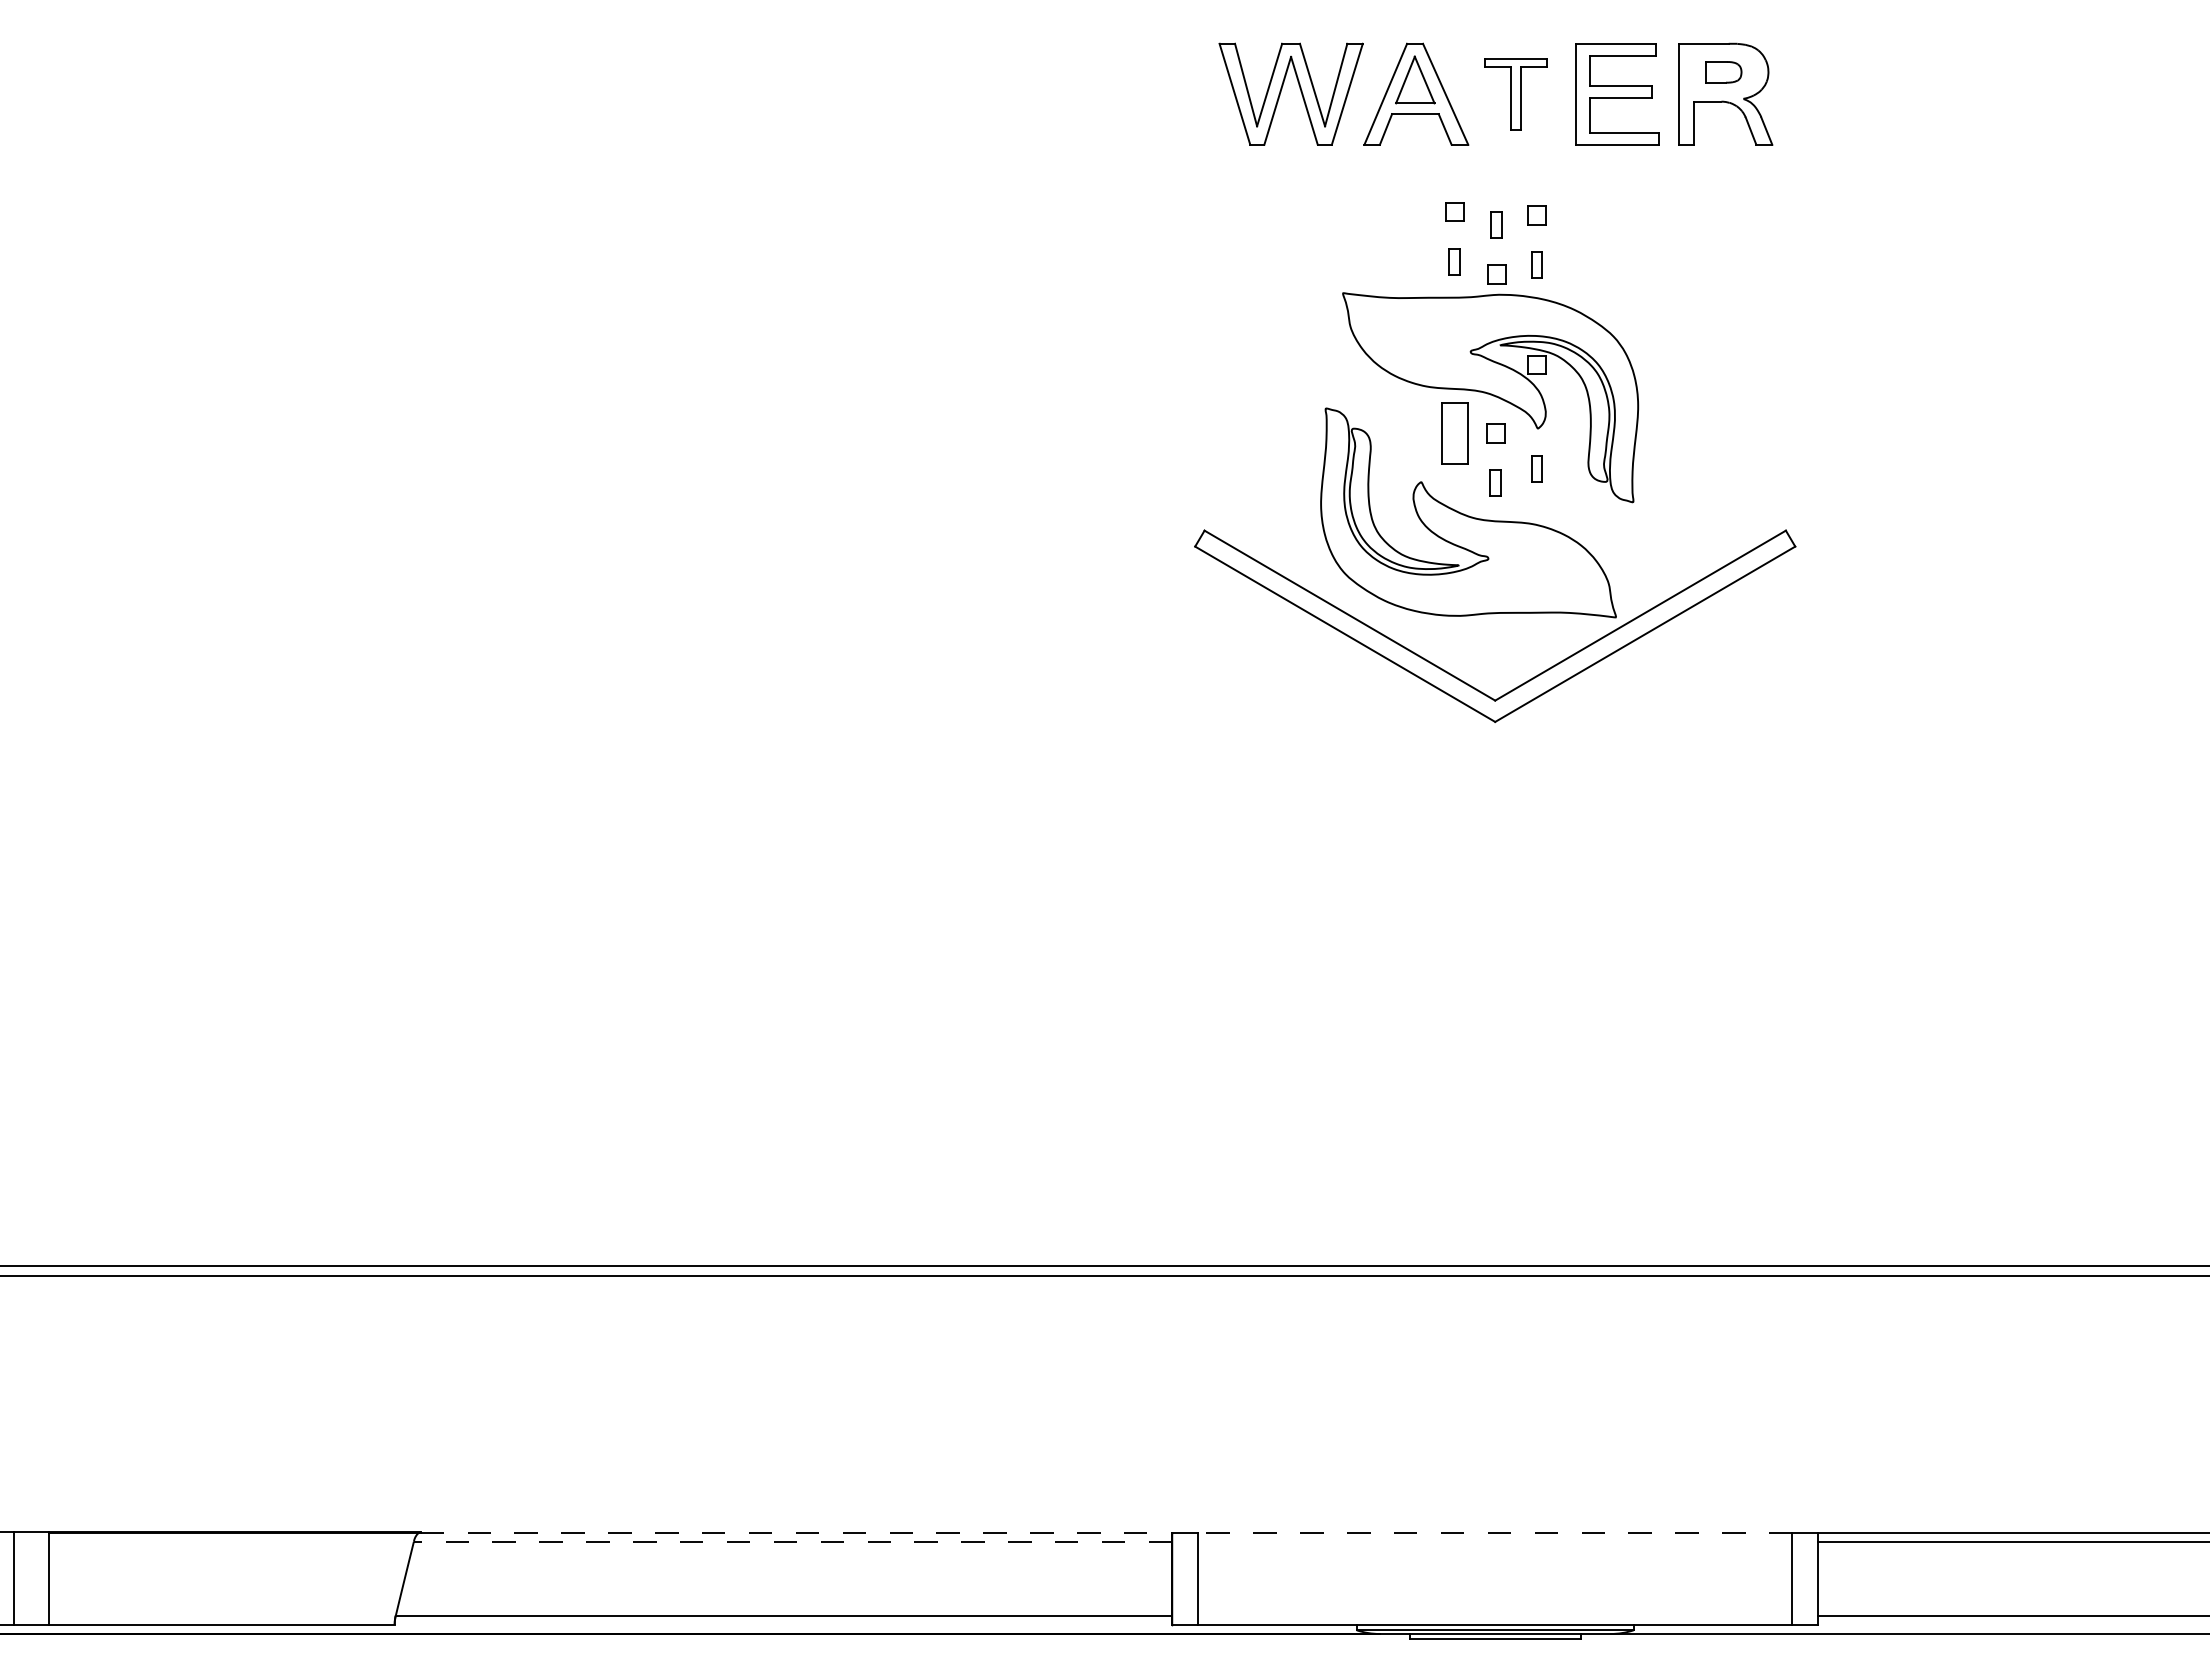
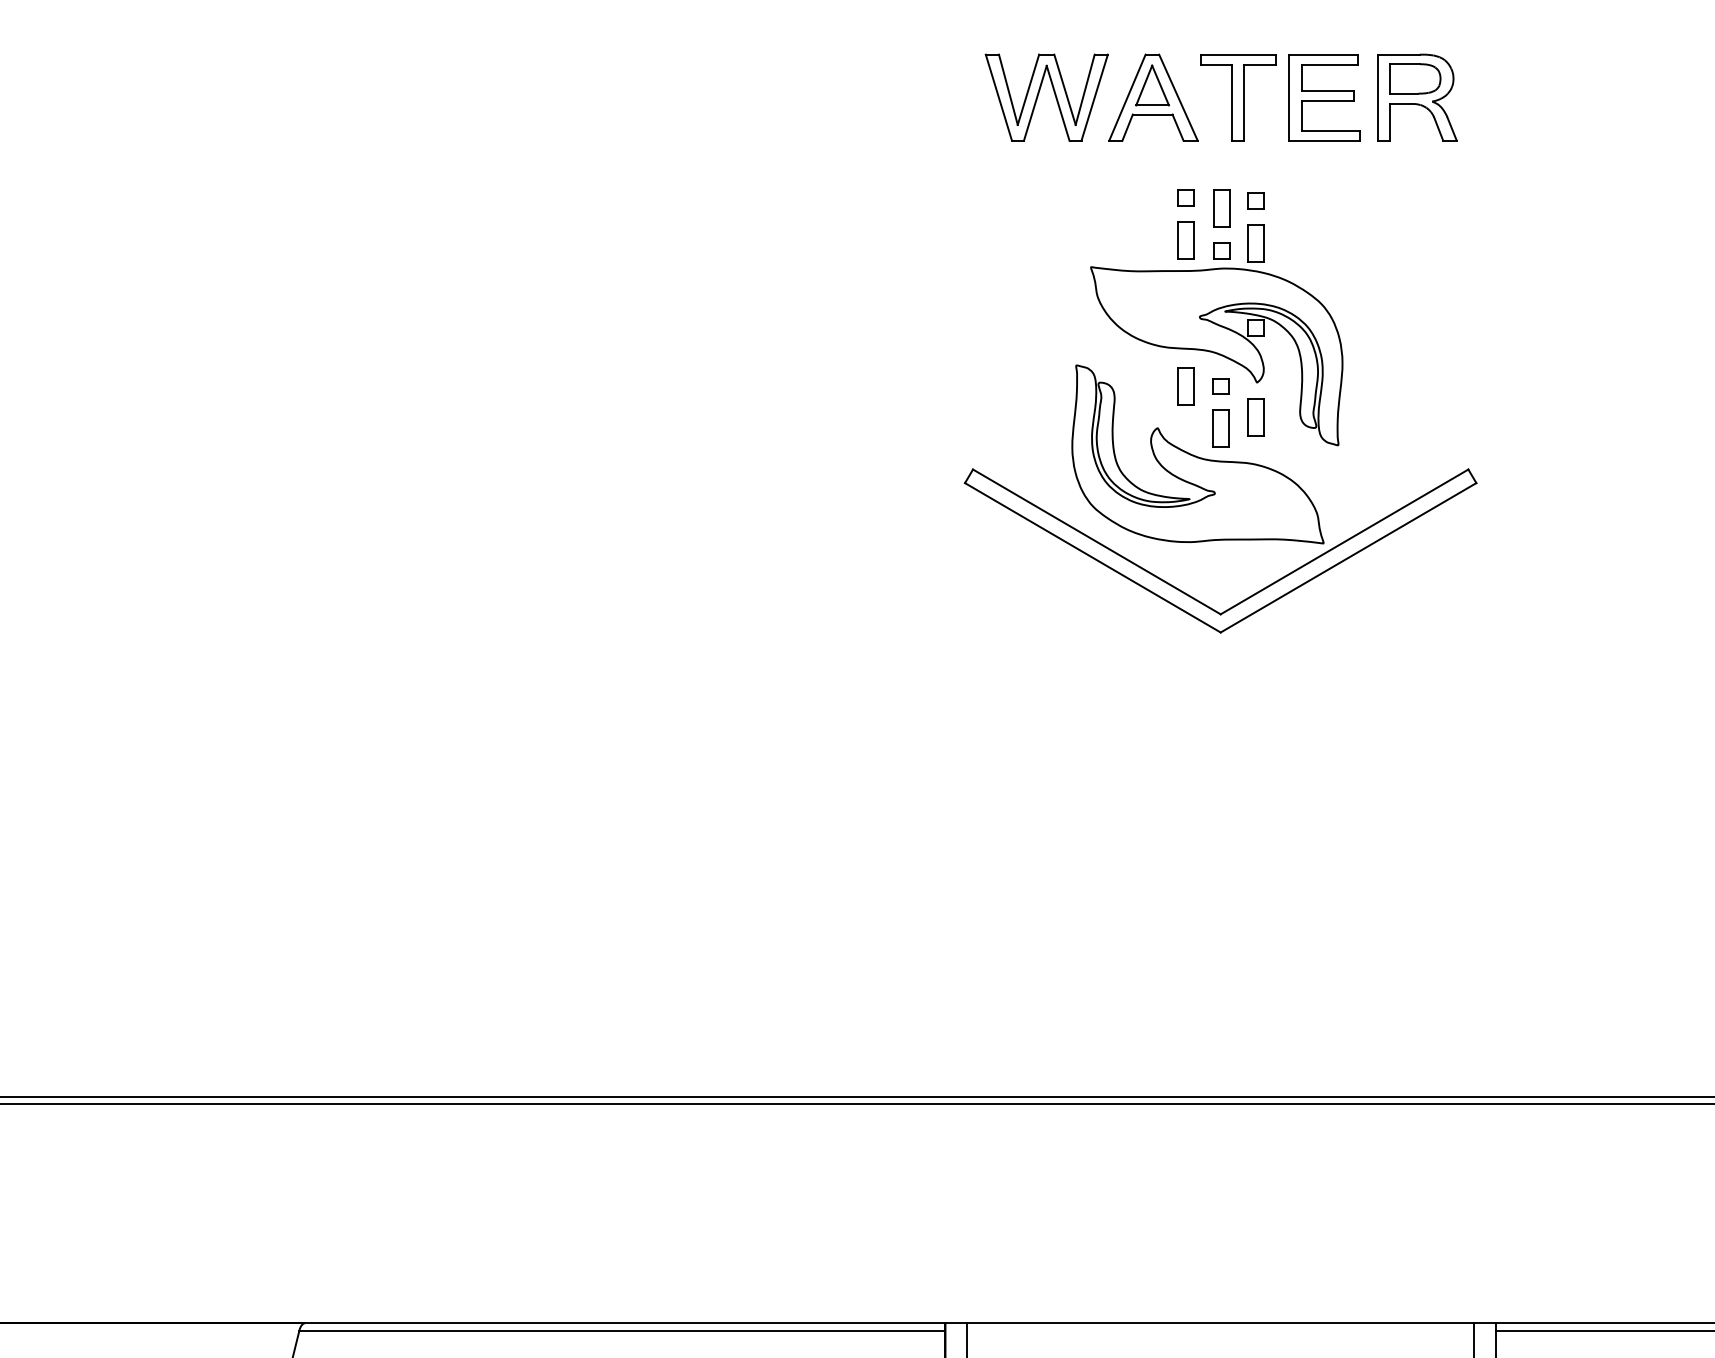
part: (1723, 72) -> (1415, 79), size x1.67
part: (1515, 94) -> (1237, 97), size x1.43
part: (1496, 224) -> (1221, 208), size x1.67
part: (1454, 261) -> (1186, 240), size x1.67
part: (1536, 264) -> (1255, 242), size x1.67
part: (1454, 433) -> (1186, 386), size x0.71
part: (1536, 468) -> (1255, 416), size x1.67
part: (1495, 482) -> (1220, 428), size x1.67
line: (796, 1532) -> (625, 1323), dashed -> solid
line: (1494, 1532) -> (1220, 1323), dashed -> solid
line: (792, 1541) -> (621, 1330), dashed -> solid

